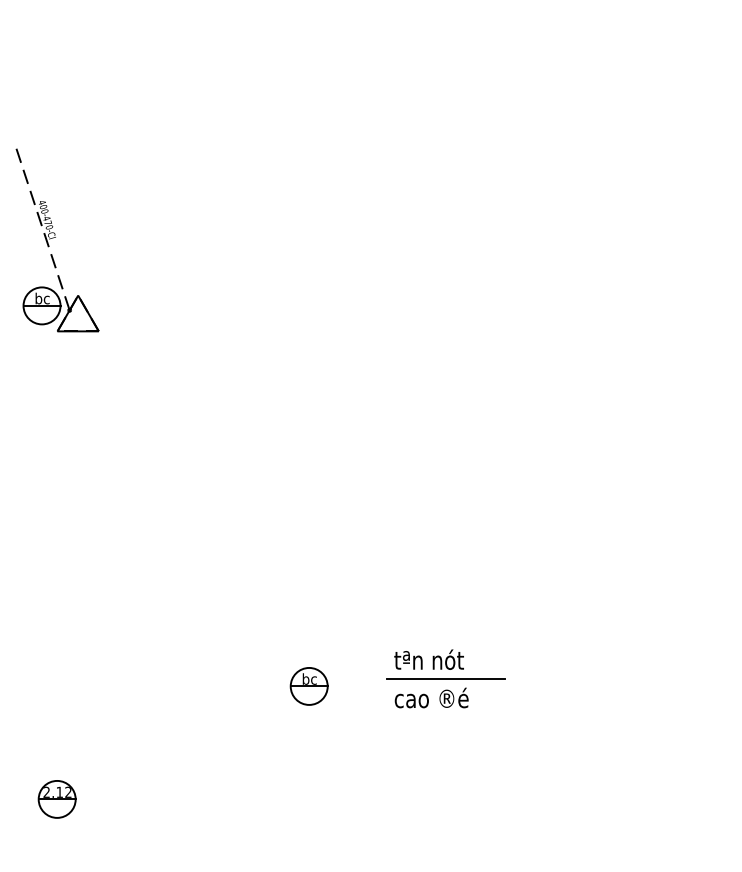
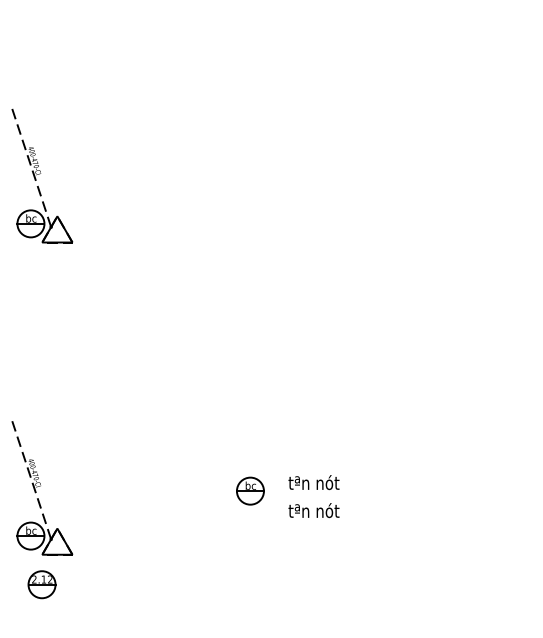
part: (57, 667) -> (42, 488), added
line: (445, 678) -> (325, 496), removed
part: (308, 686) -> (249, 491), moved
text: (431, 697) -> (315, 510), cao ®é -> tªn nót

